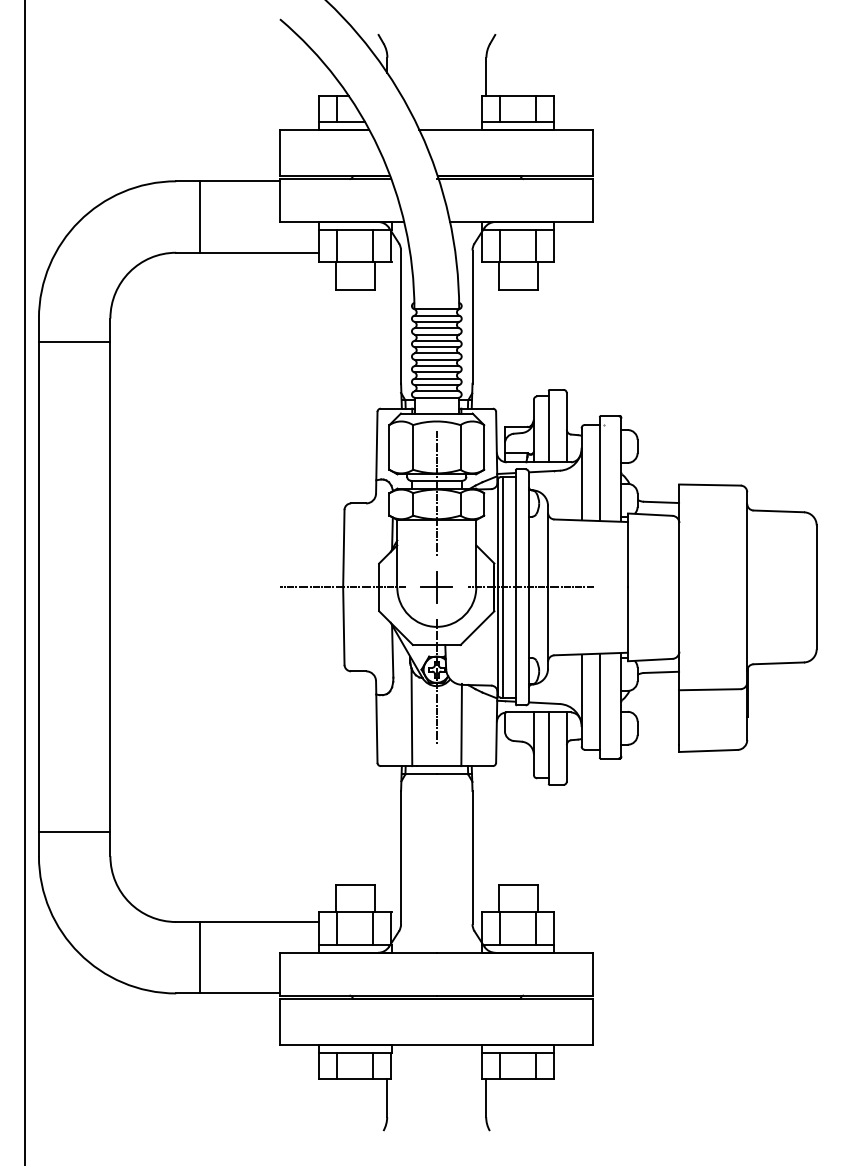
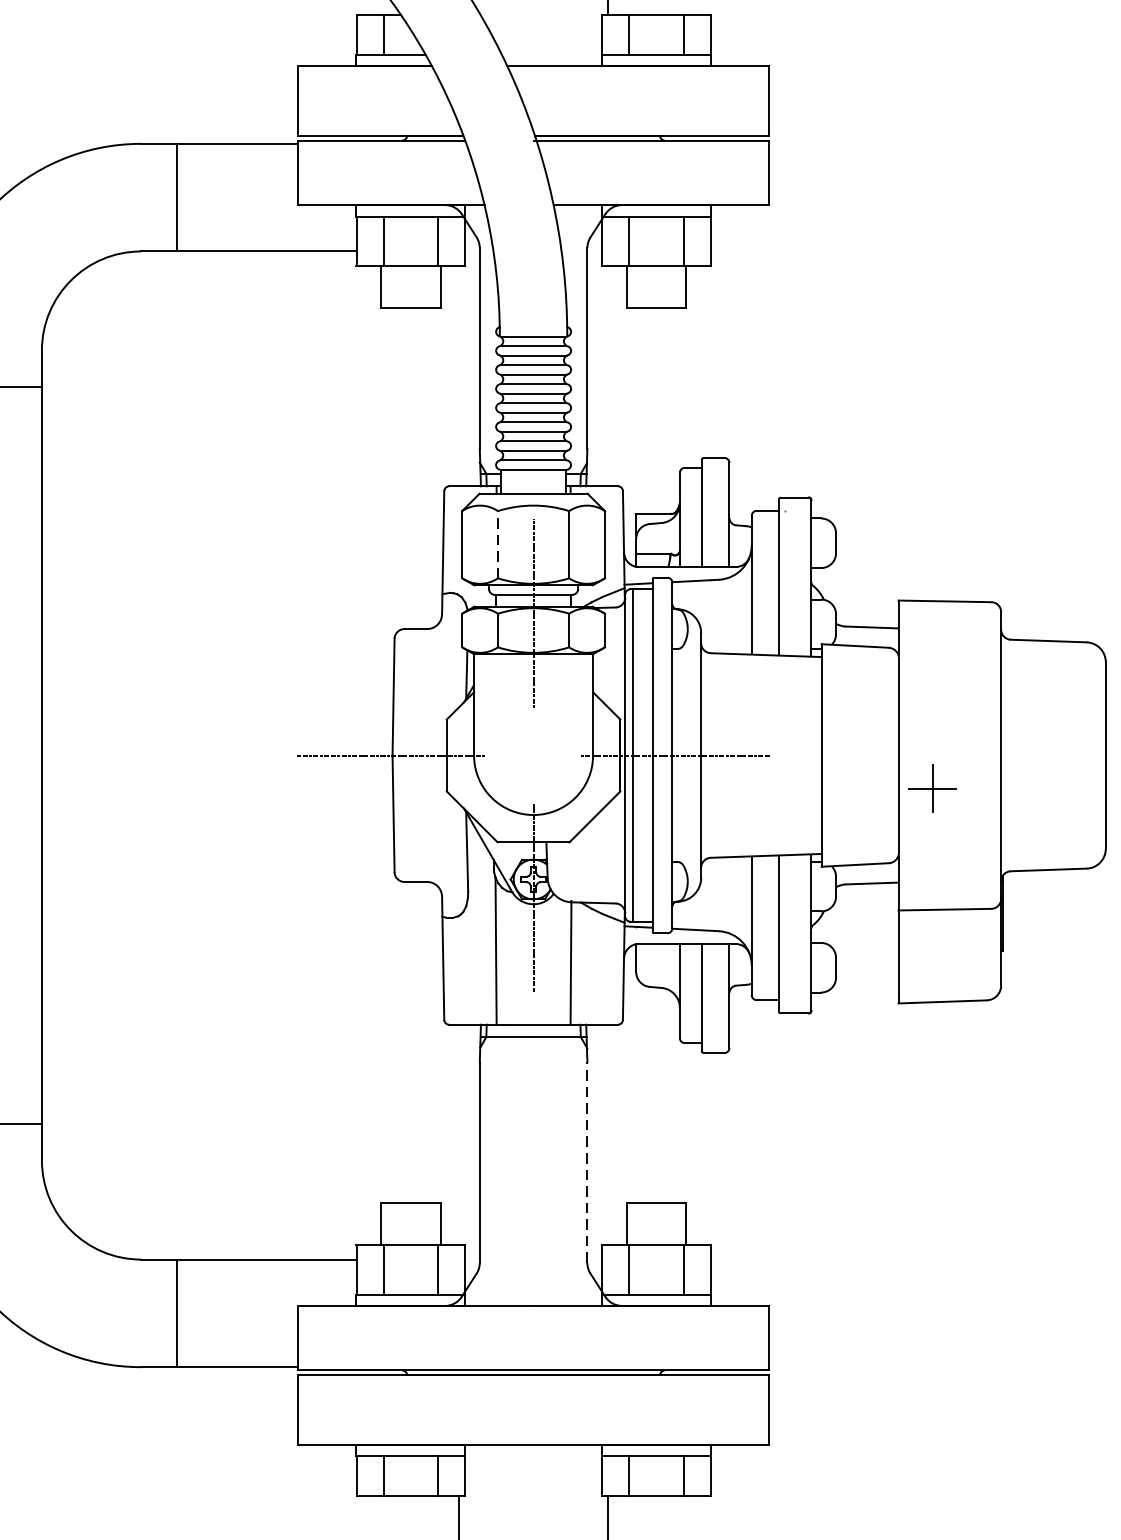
line: (413, 446) -> (498, 543), solid -> dashed
part: (436, 587) -> (932, 788), moved
line: (472, 857) -> (587, 1162), solid -> dashed

